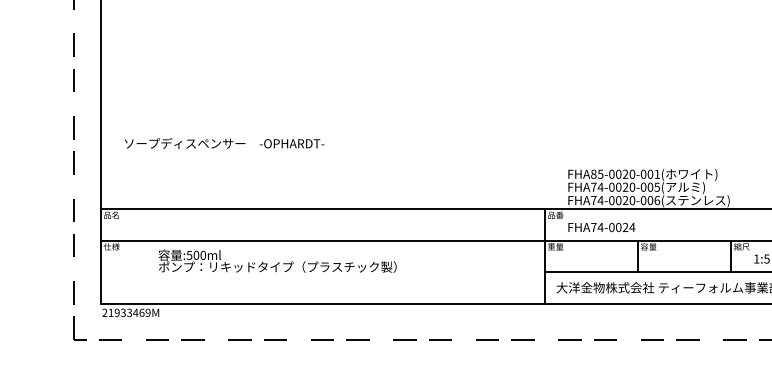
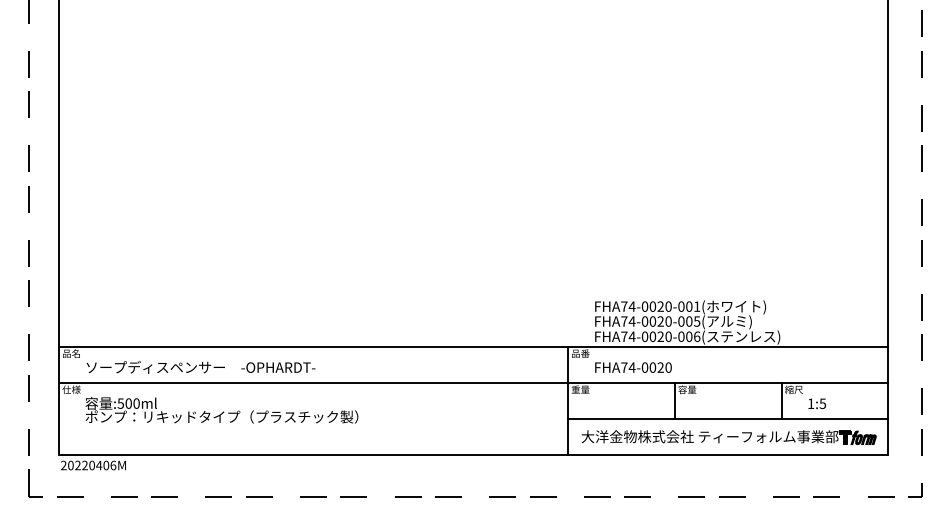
text: (224, 143) -> (200, 367), moved
text: (597, 174) -> (628, 306), FHA85-0020-001( -> FHA74-0020-001(
text: (632, 227) -> (668, 367), FHA74-0024 -> FHA74-0020
text: (277, 261) -> (221, 410), moved
text: (129, 312) -> (92, 465), 21933469M -> 20220406M

